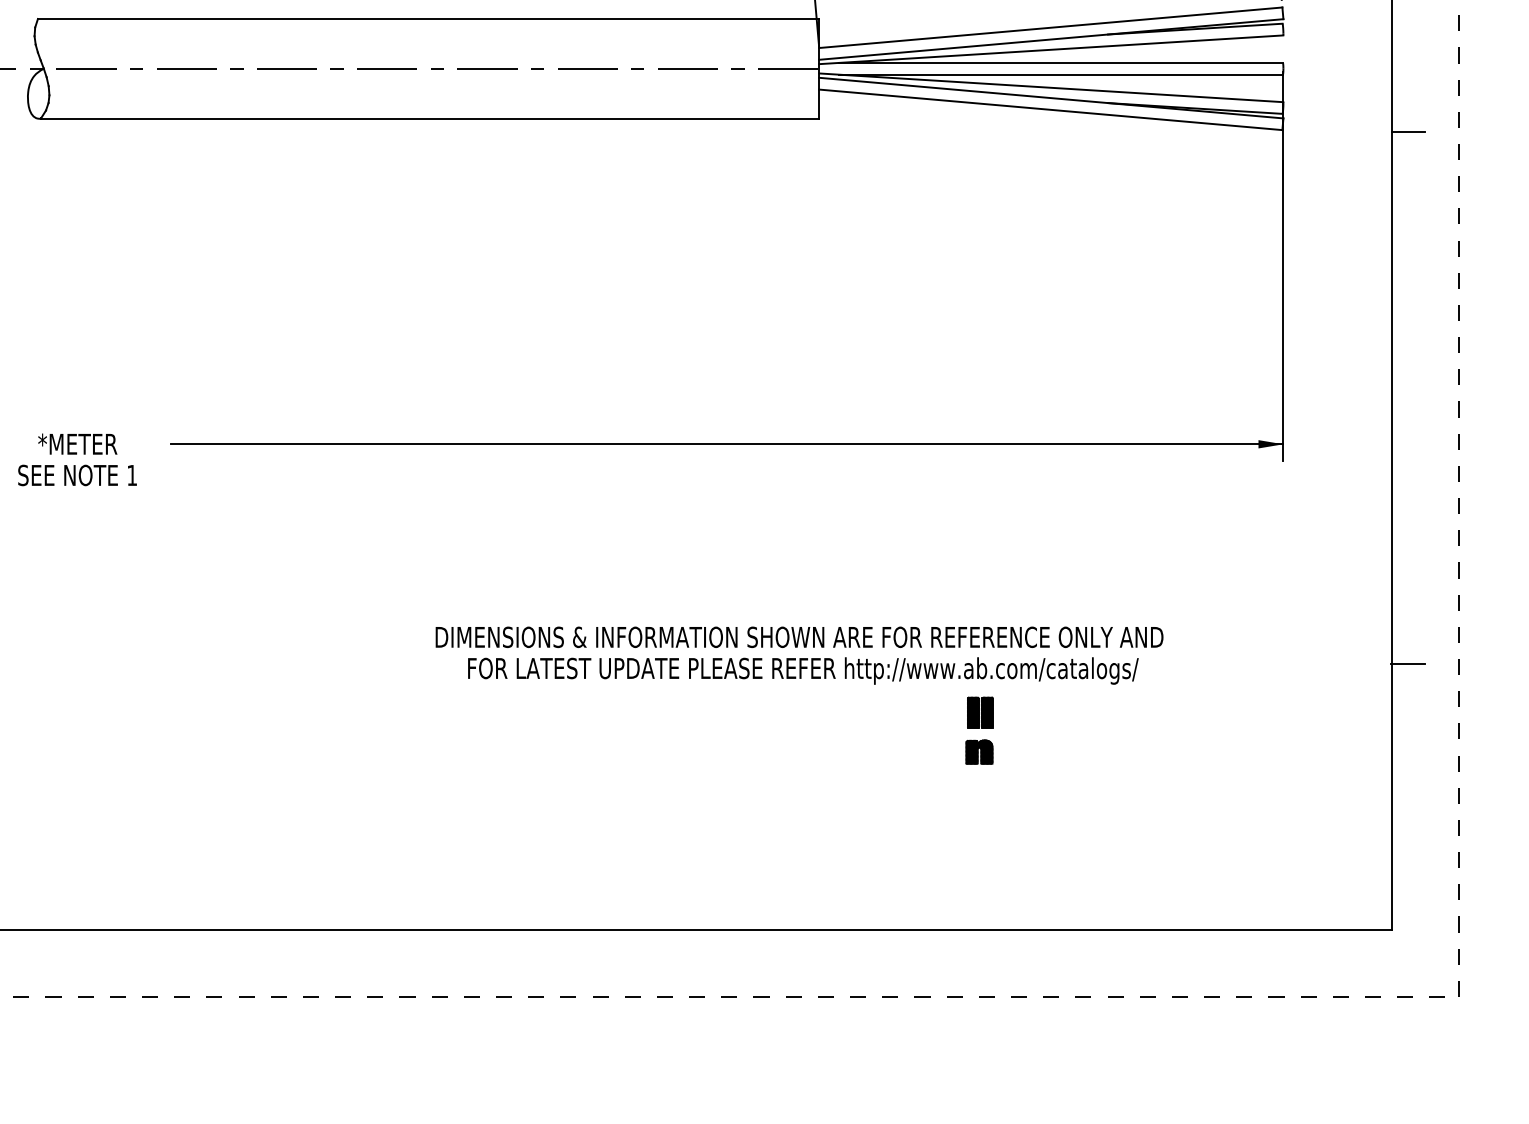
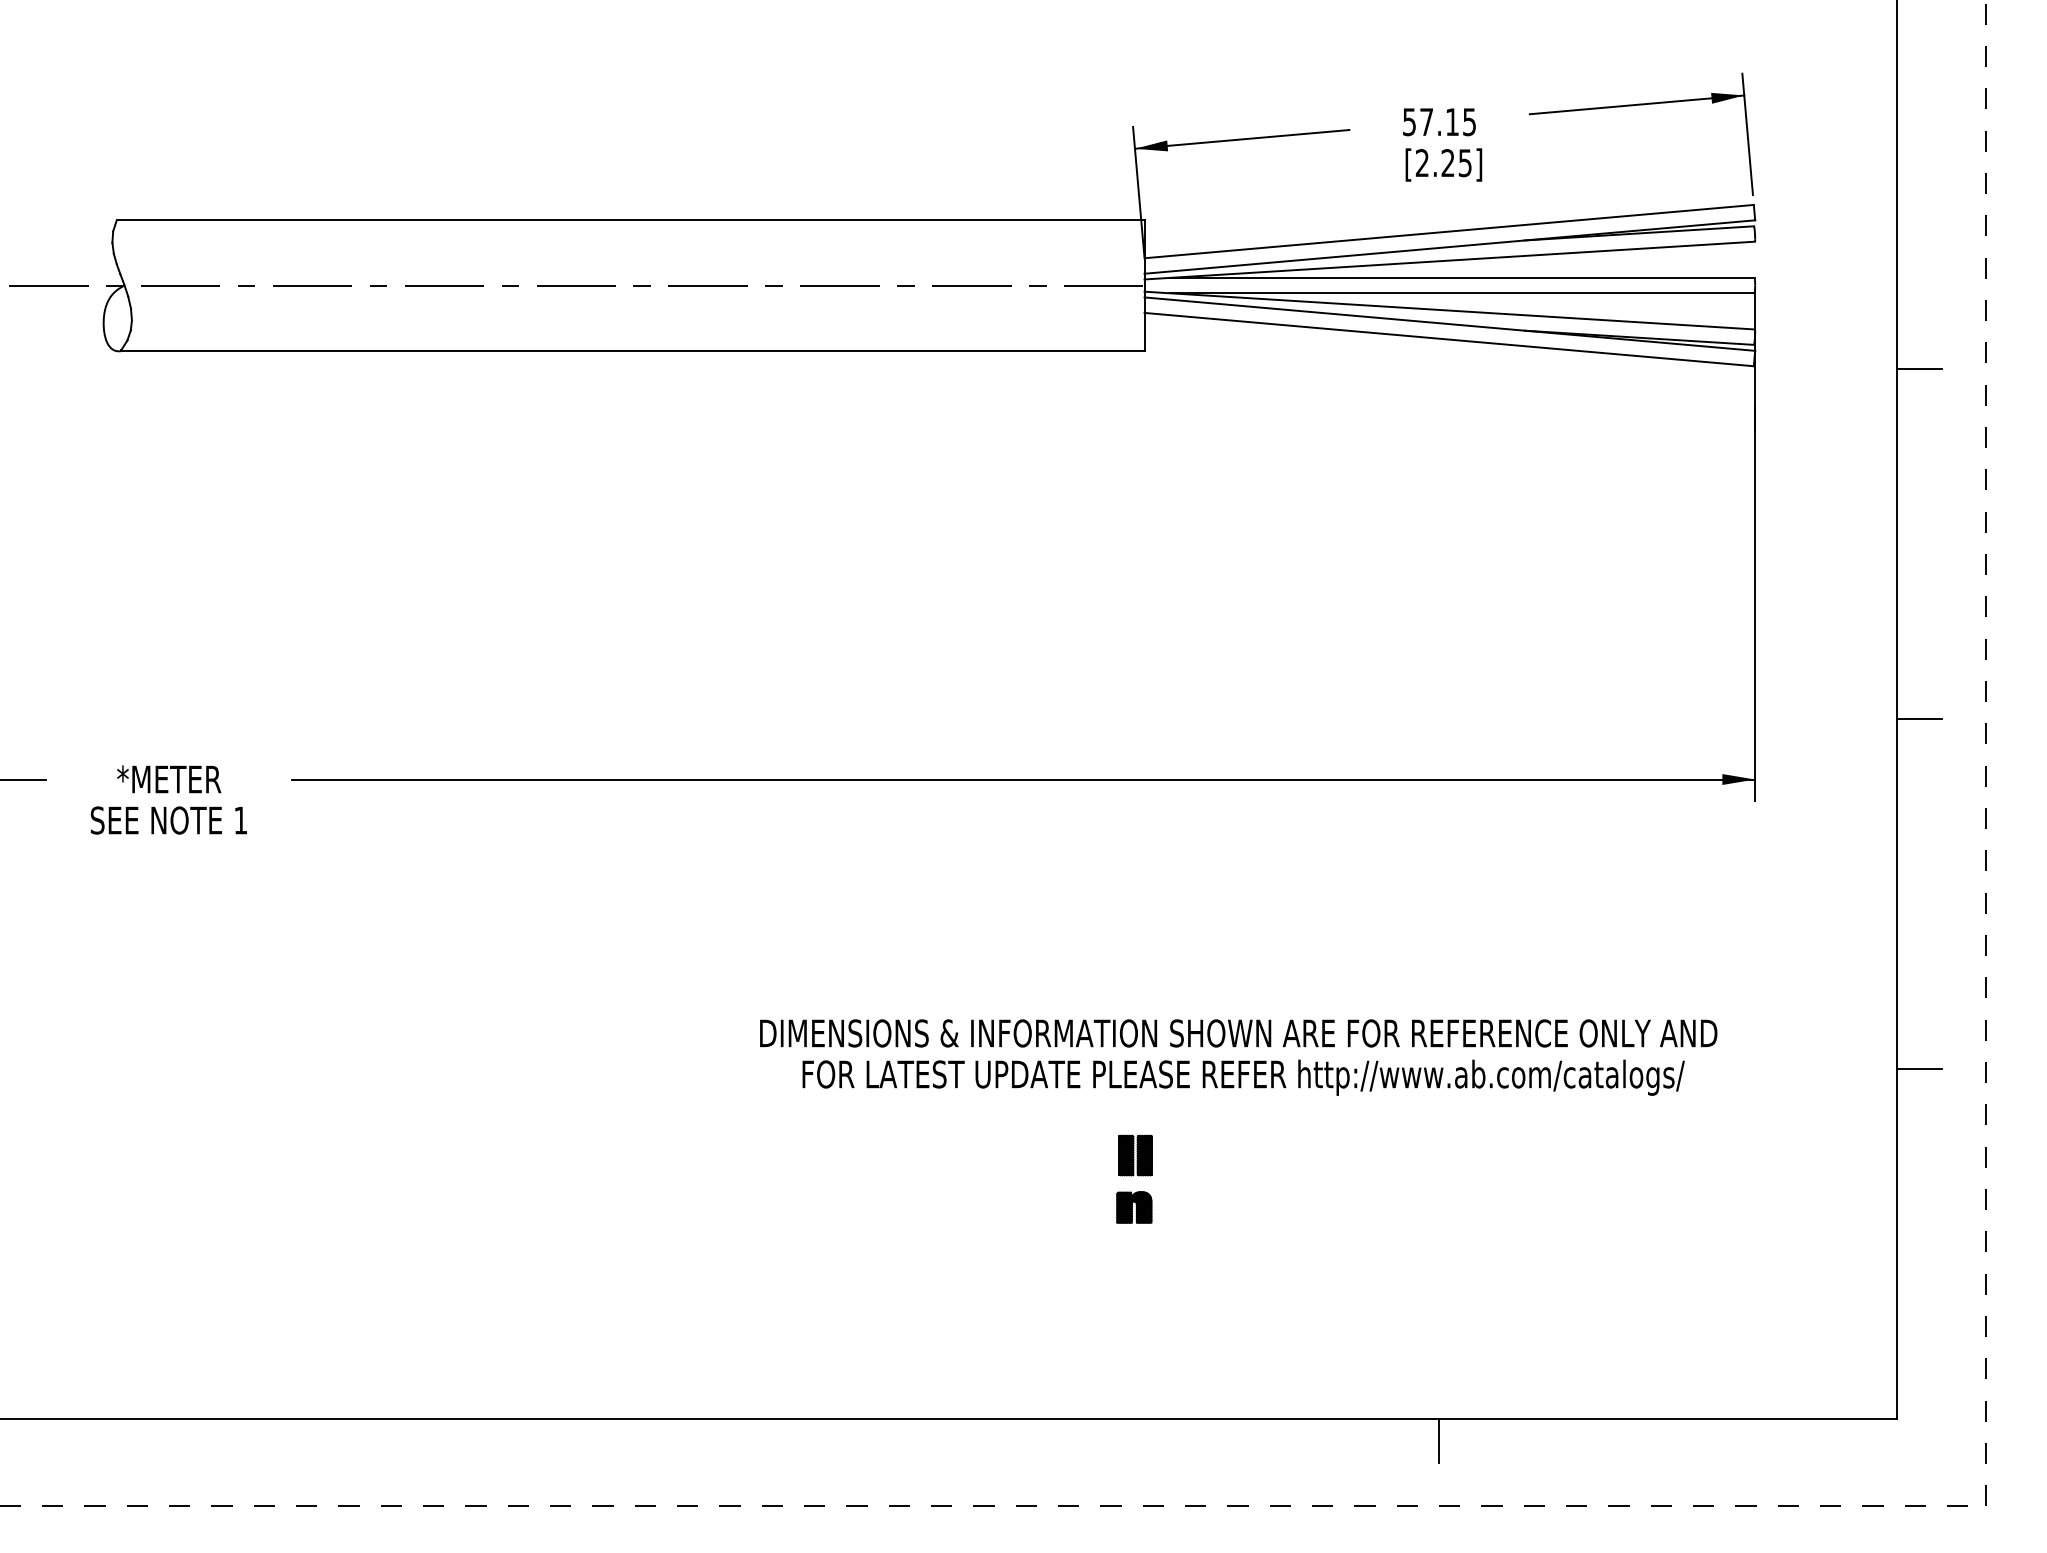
line: (1408, 398) -> (1919, 719), added
text: (799, 655) -> (1238, 1057), moved
part: (979, 730) -> (1134, 1178), moved
line: (1042, 946) -> (1438, 1440), added

